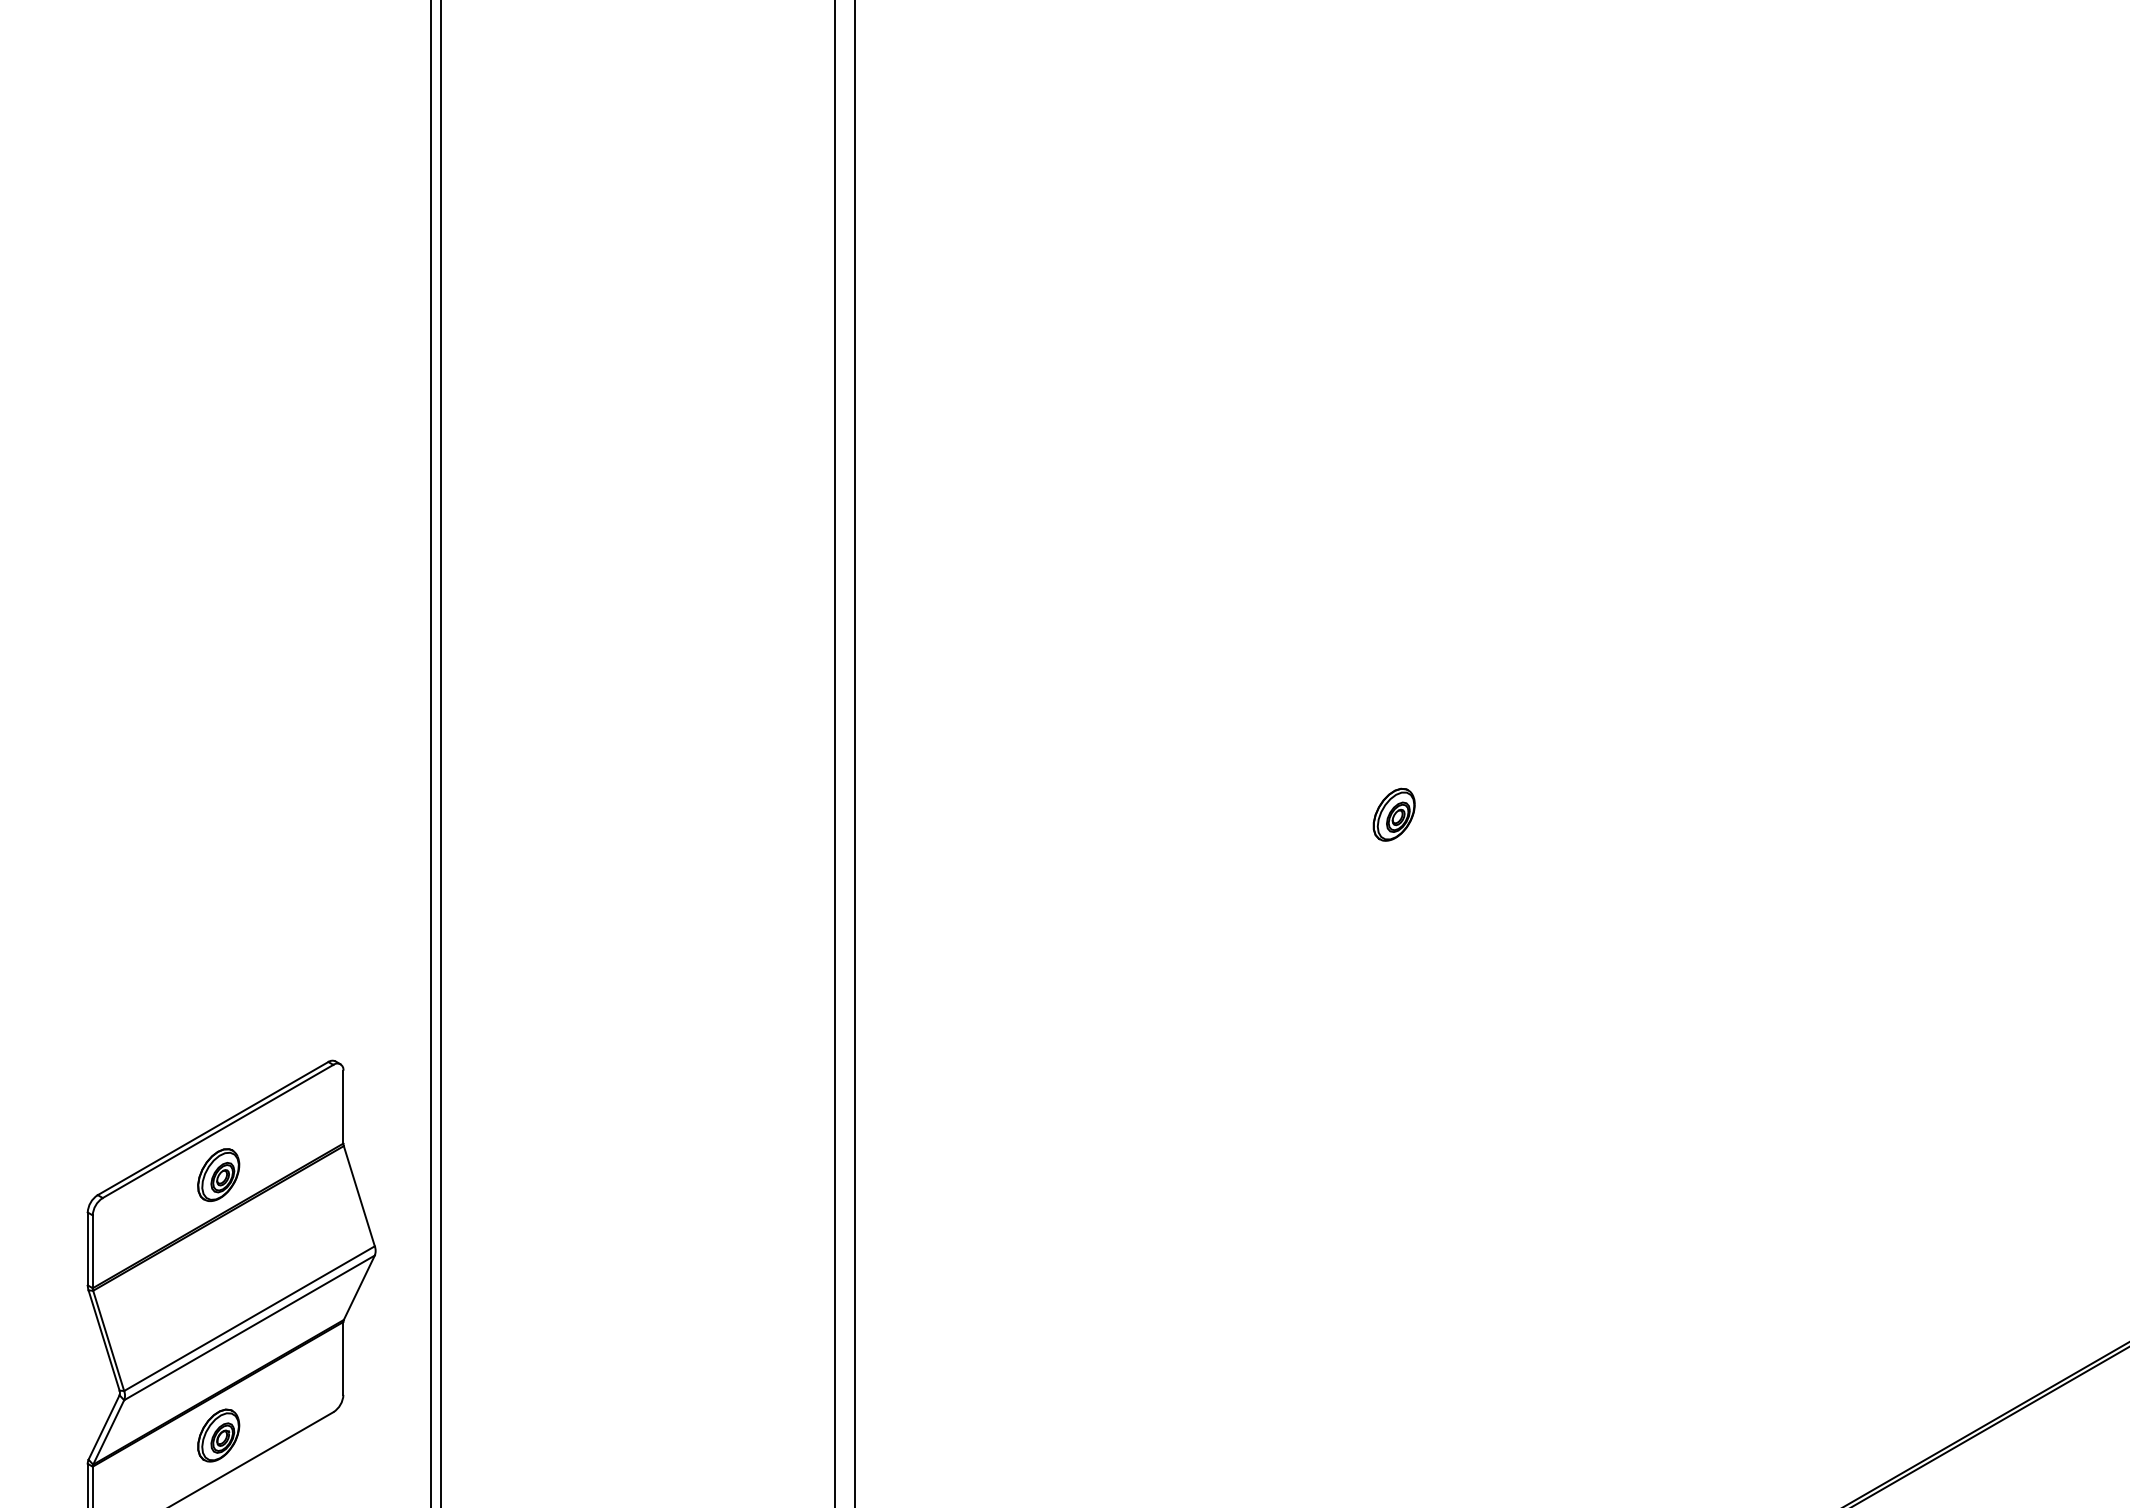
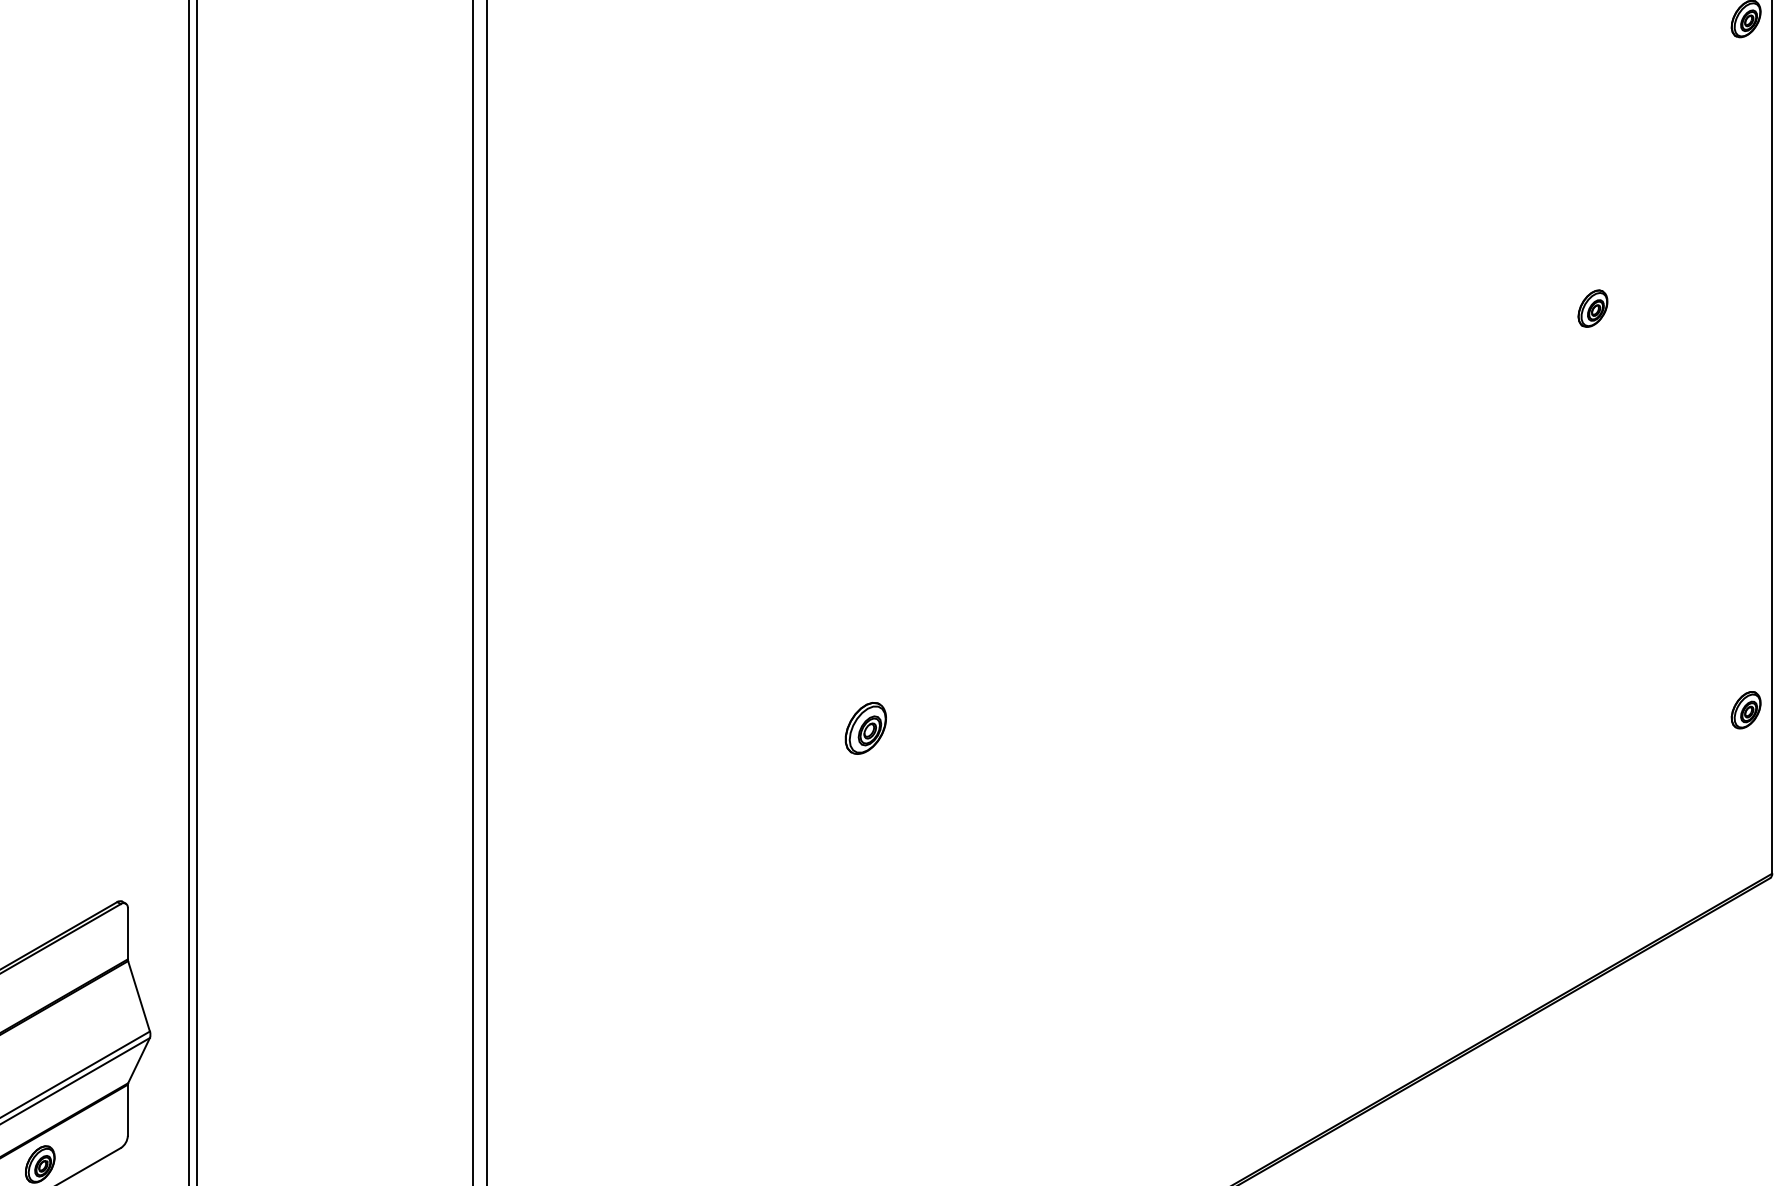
part: (1393, 814) -> (865, 728), size x1.4
part: (217, 1175) -> (39, 981), removed

